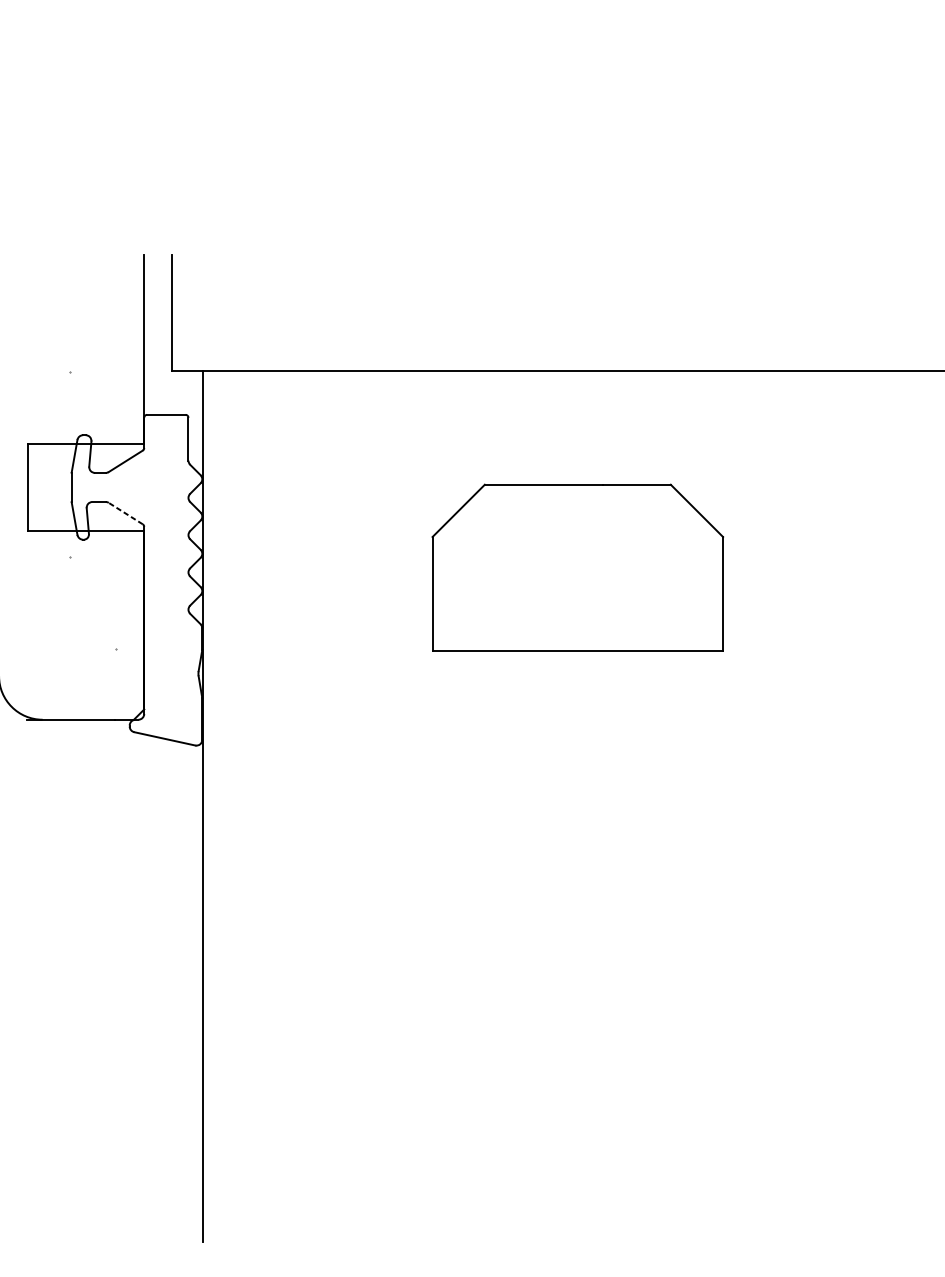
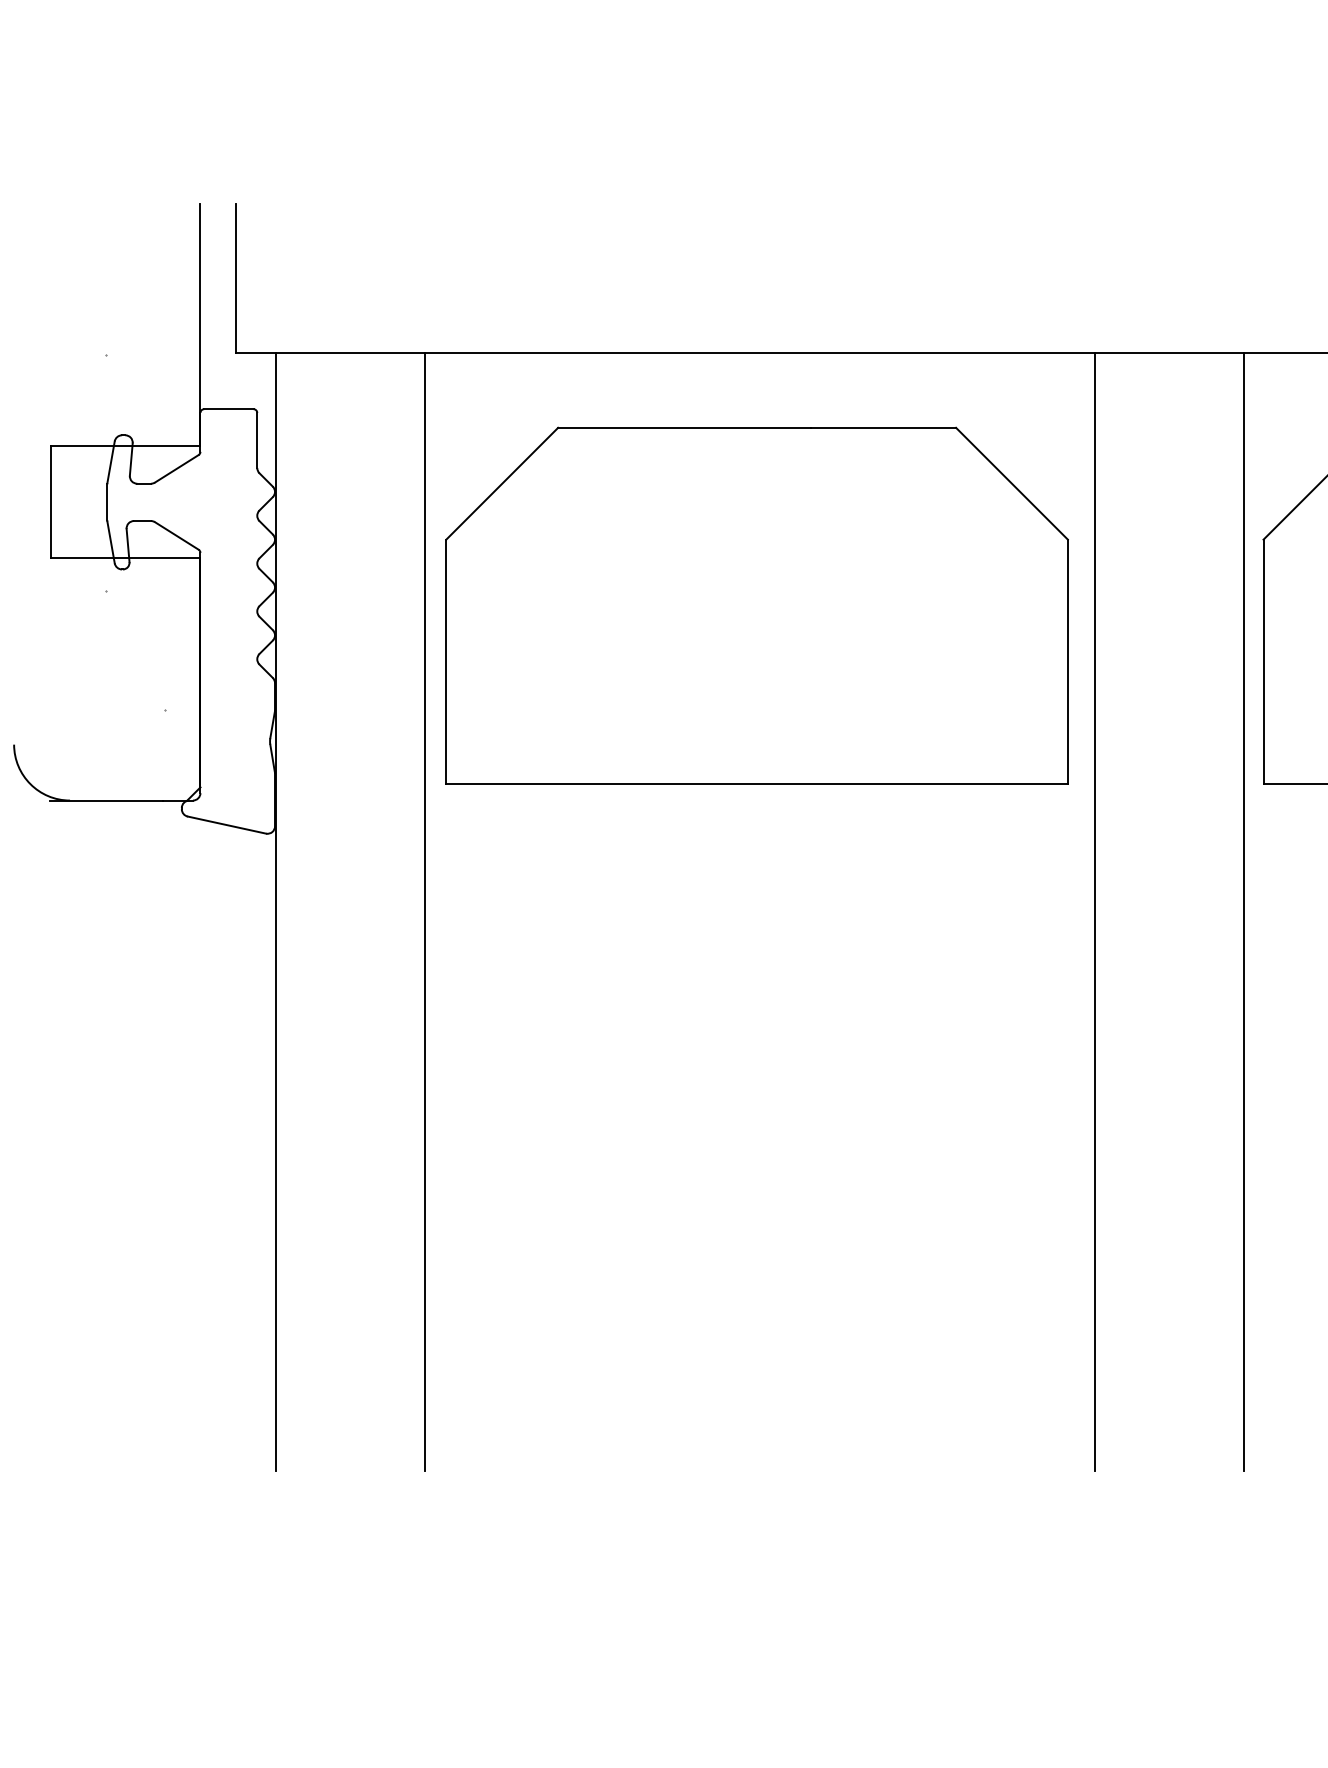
line: (125, 513) -> (176, 535), dashed -> solid
part: (577, 567) -> (756, 605), size x1.67
line: (318, 806) -> (424, 912), added
line: (841, 806) -> (1095, 912), added

